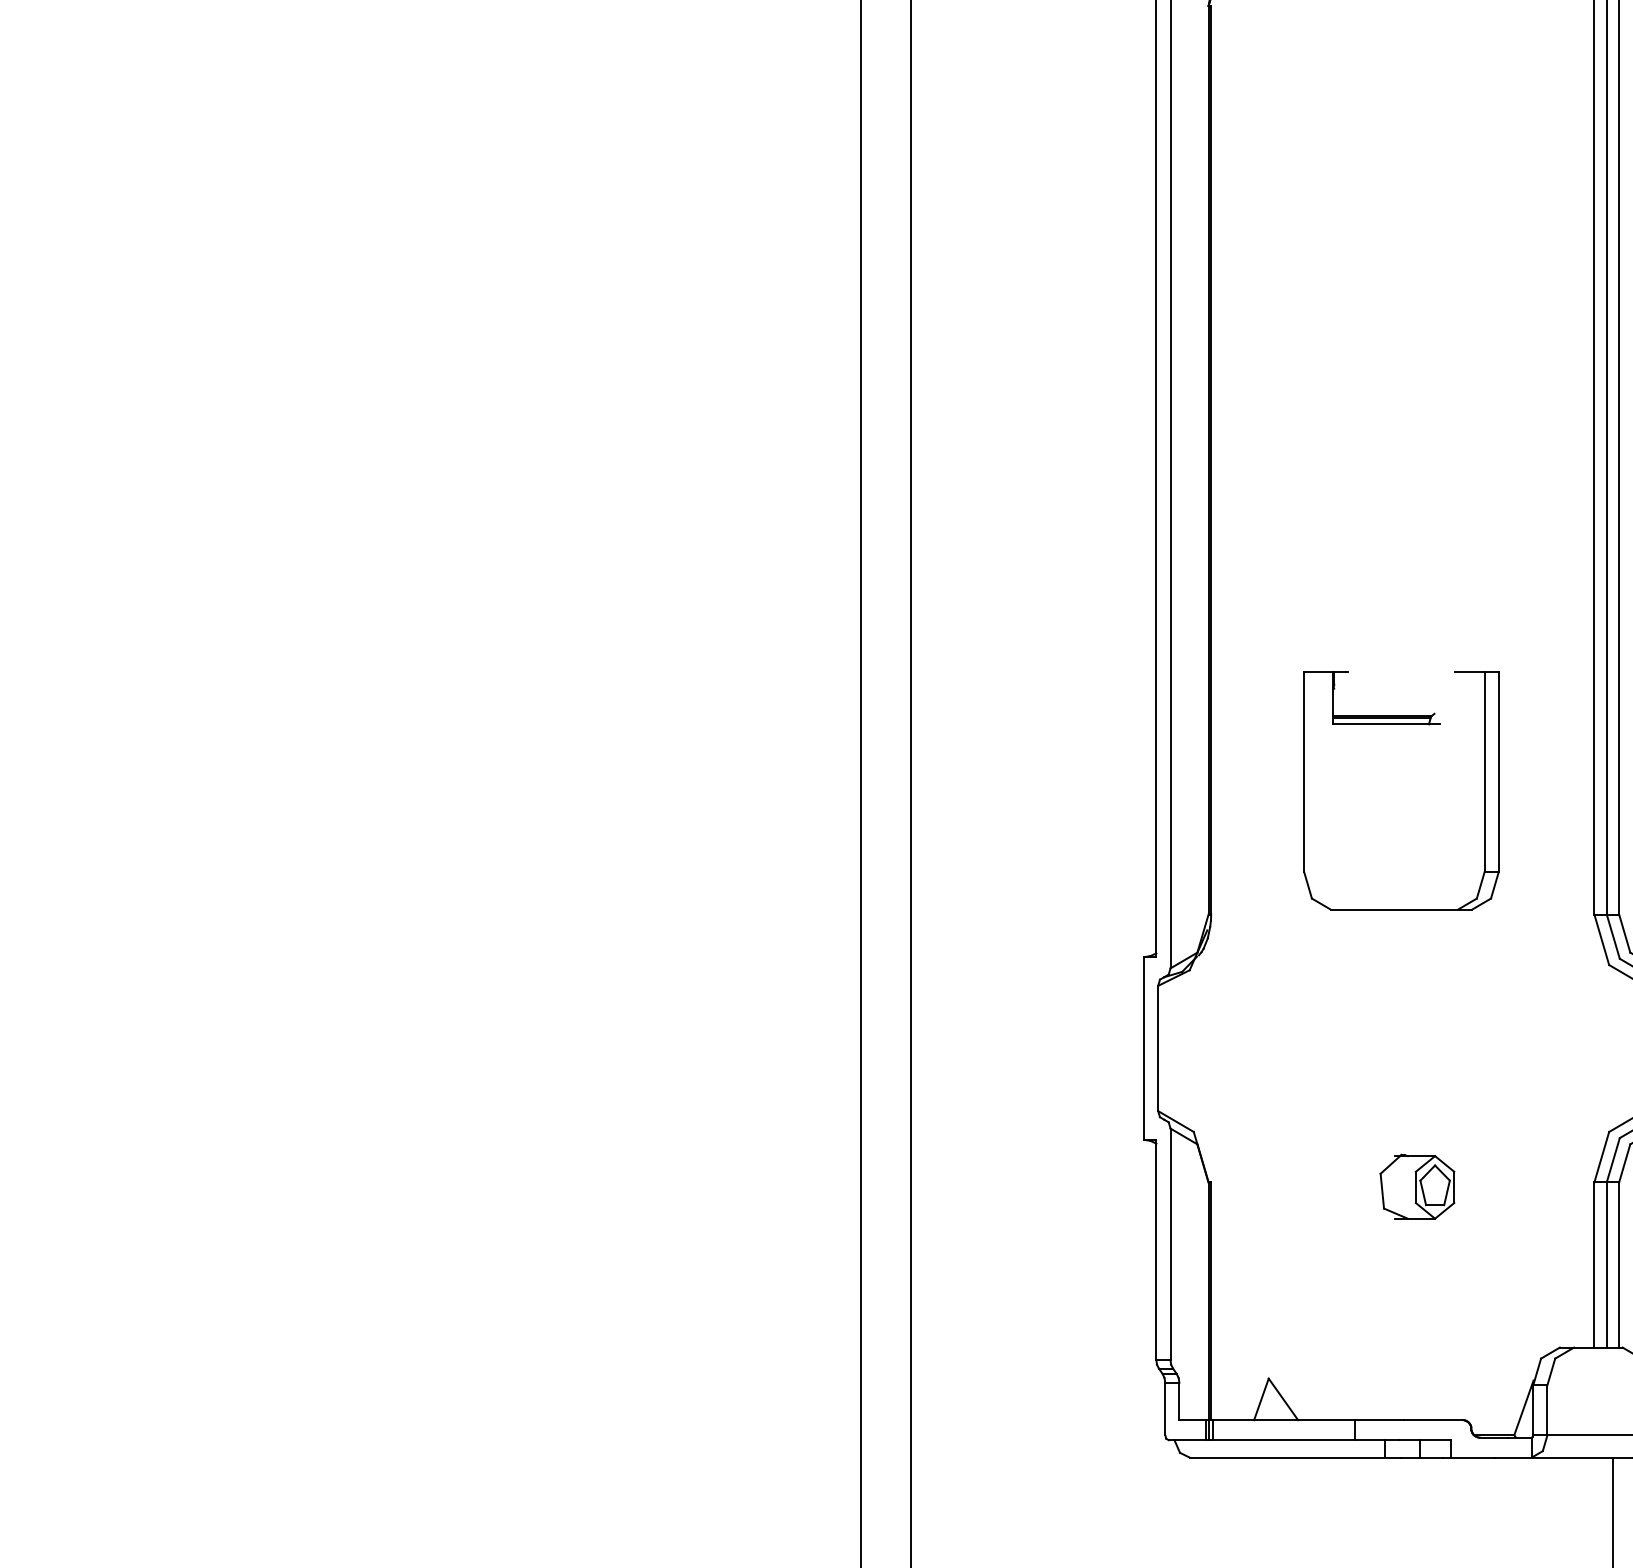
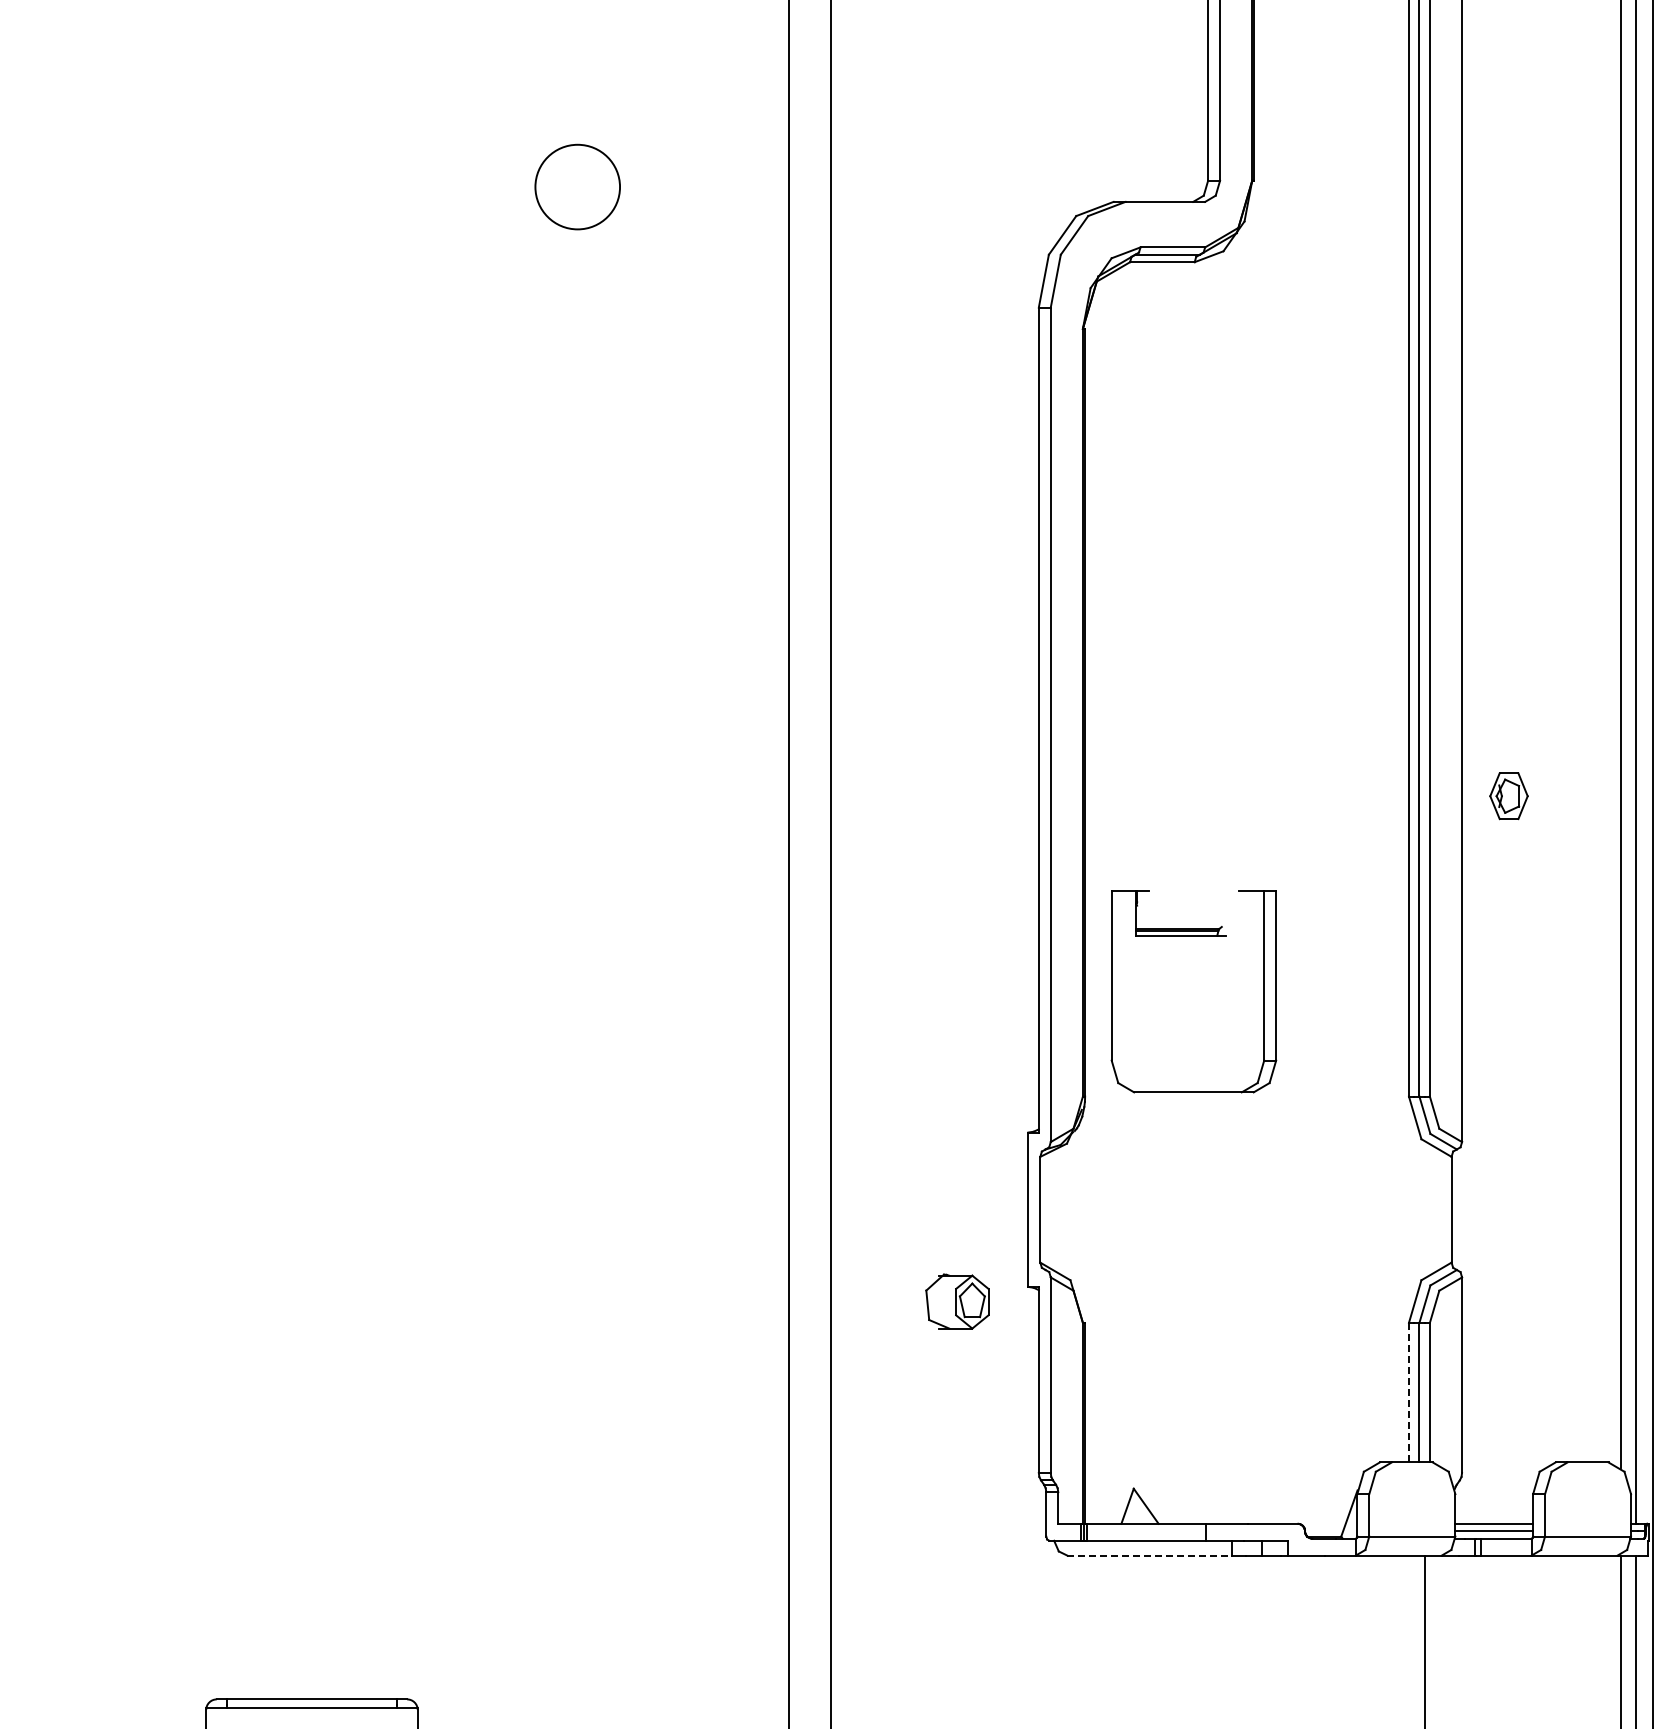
part: (1400, 725) -> (1193, 936), moved
part: (1417, 1186) -> (957, 1301), moved
line: (1593, 1264) -> (1408, 1392), solid -> dashed
line: (1287, 1457) -> (1149, 1555), solid -> dashed

